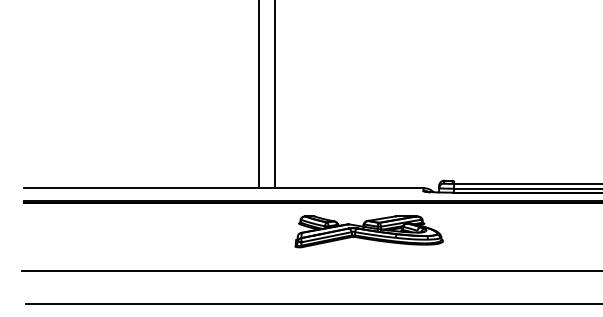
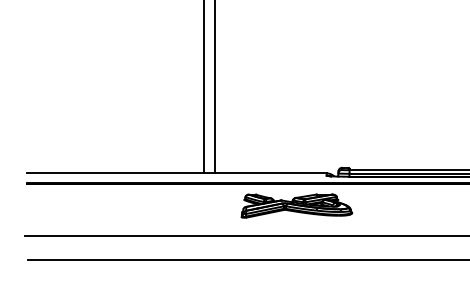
part: (368, 230) -> (296, 205), moved

